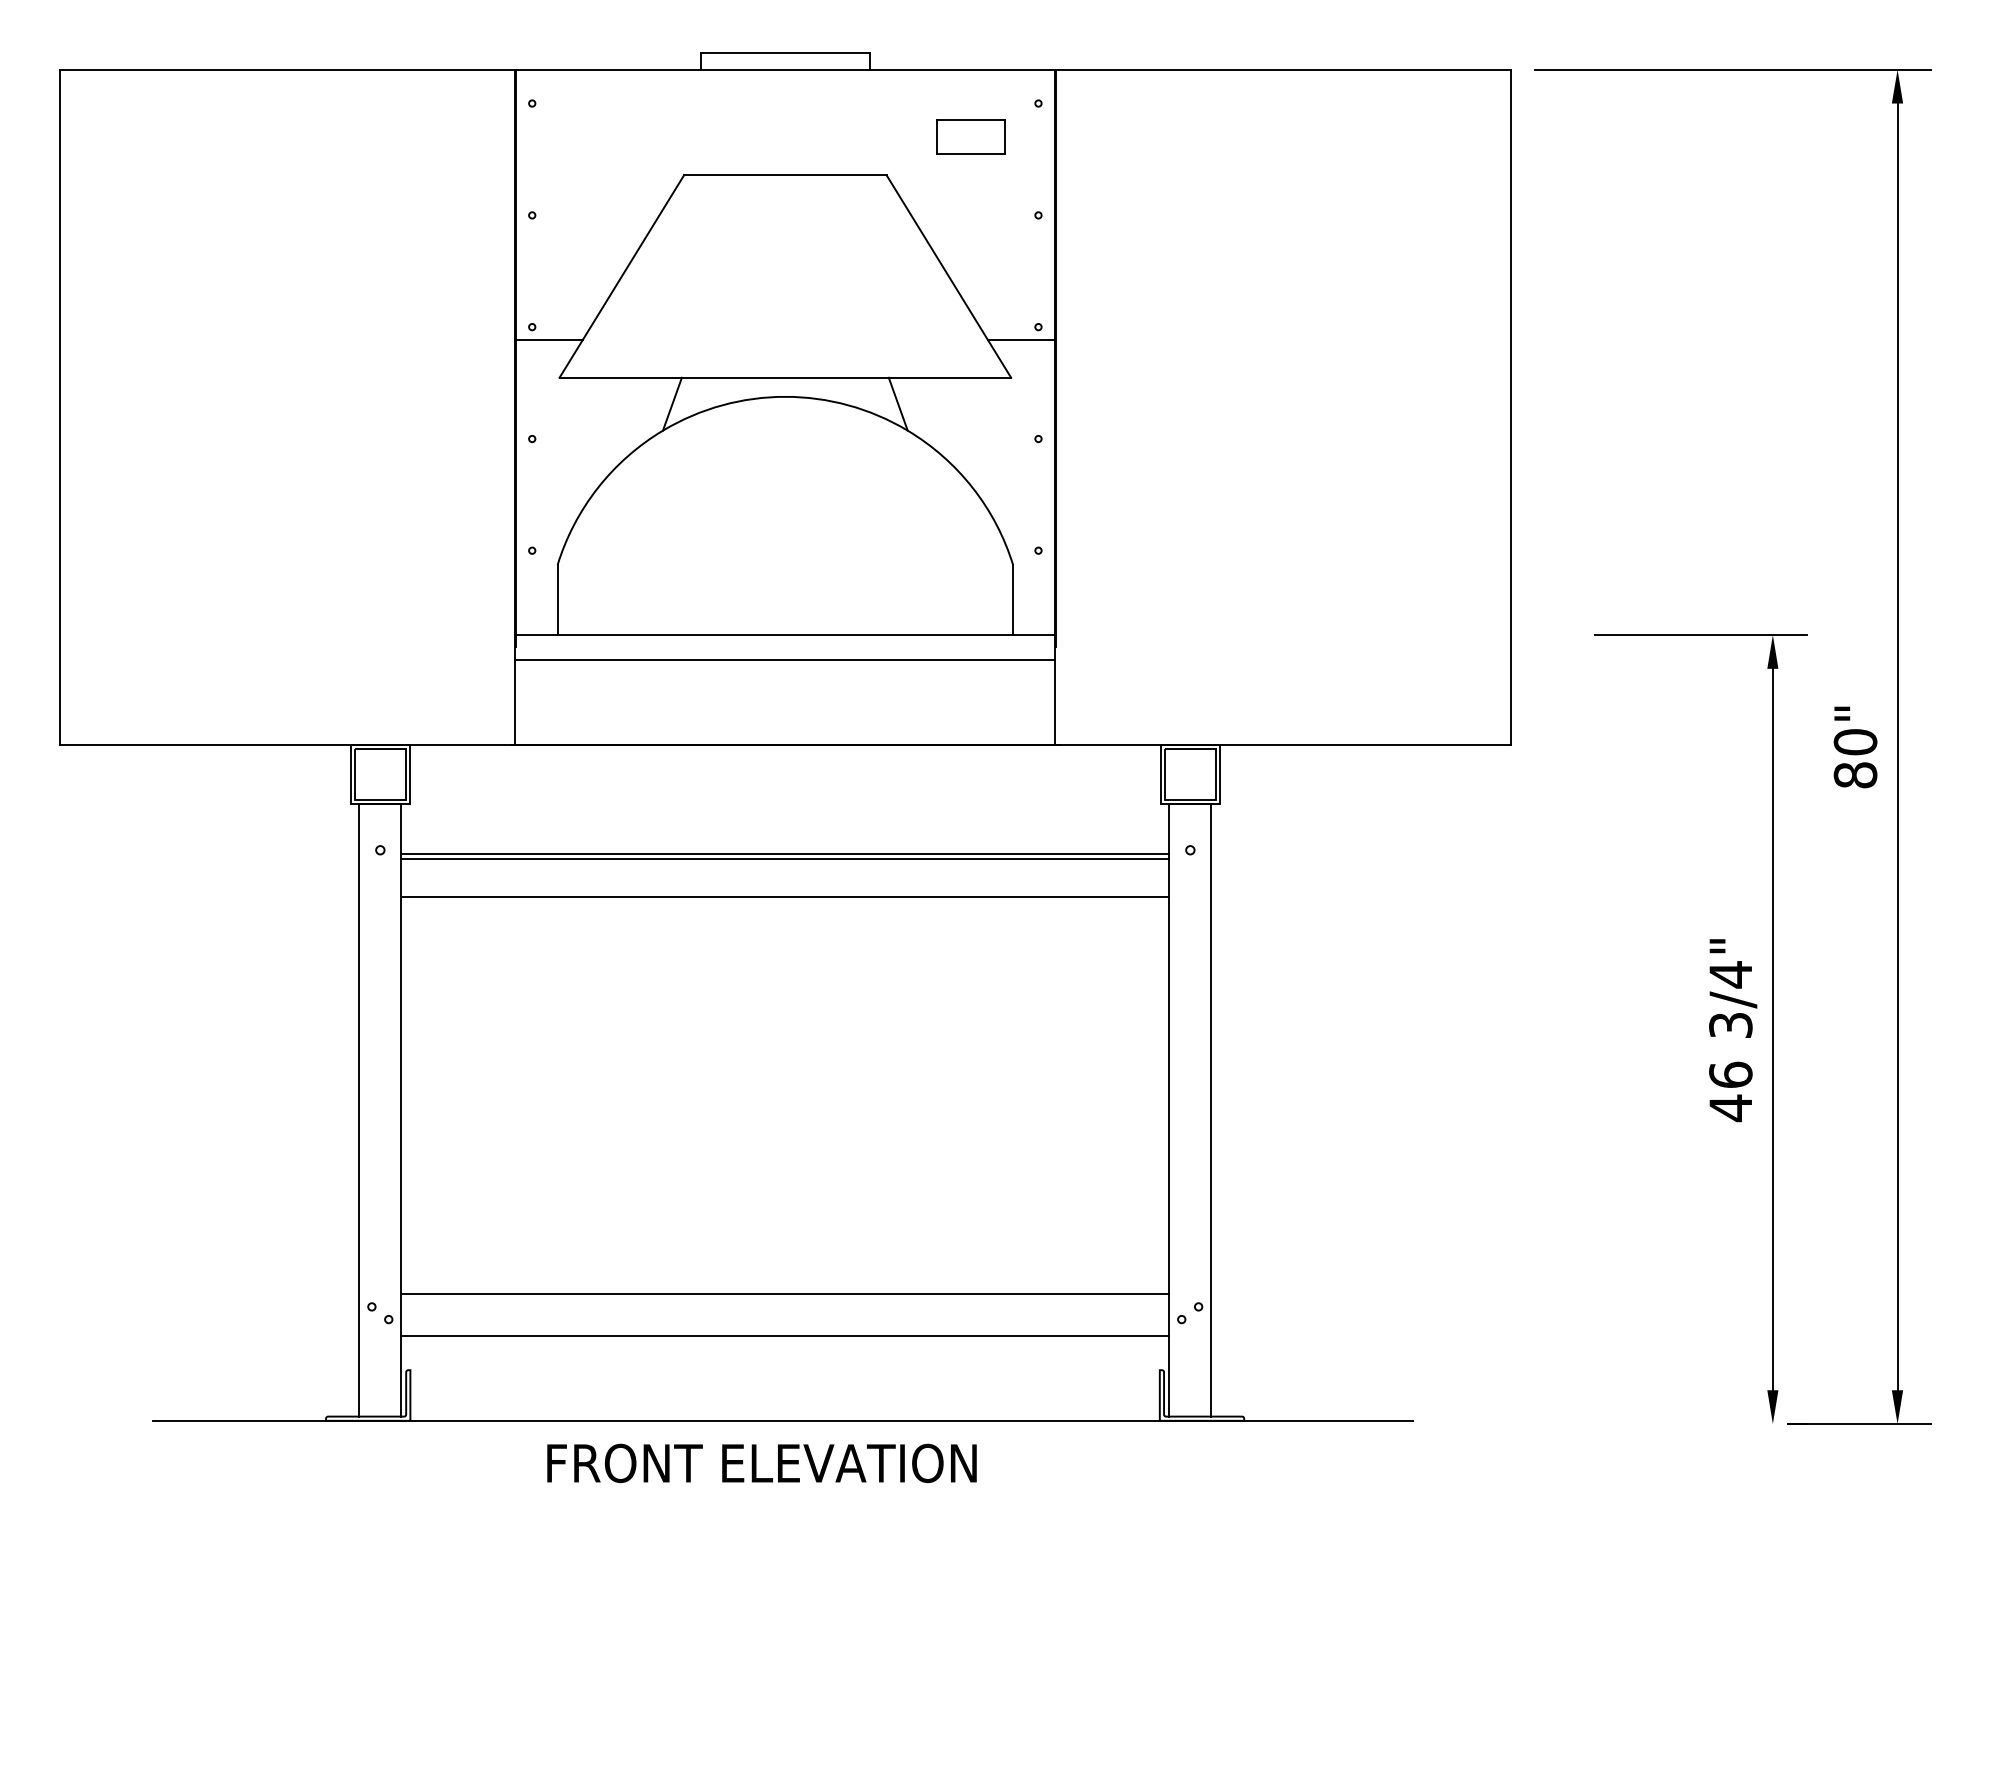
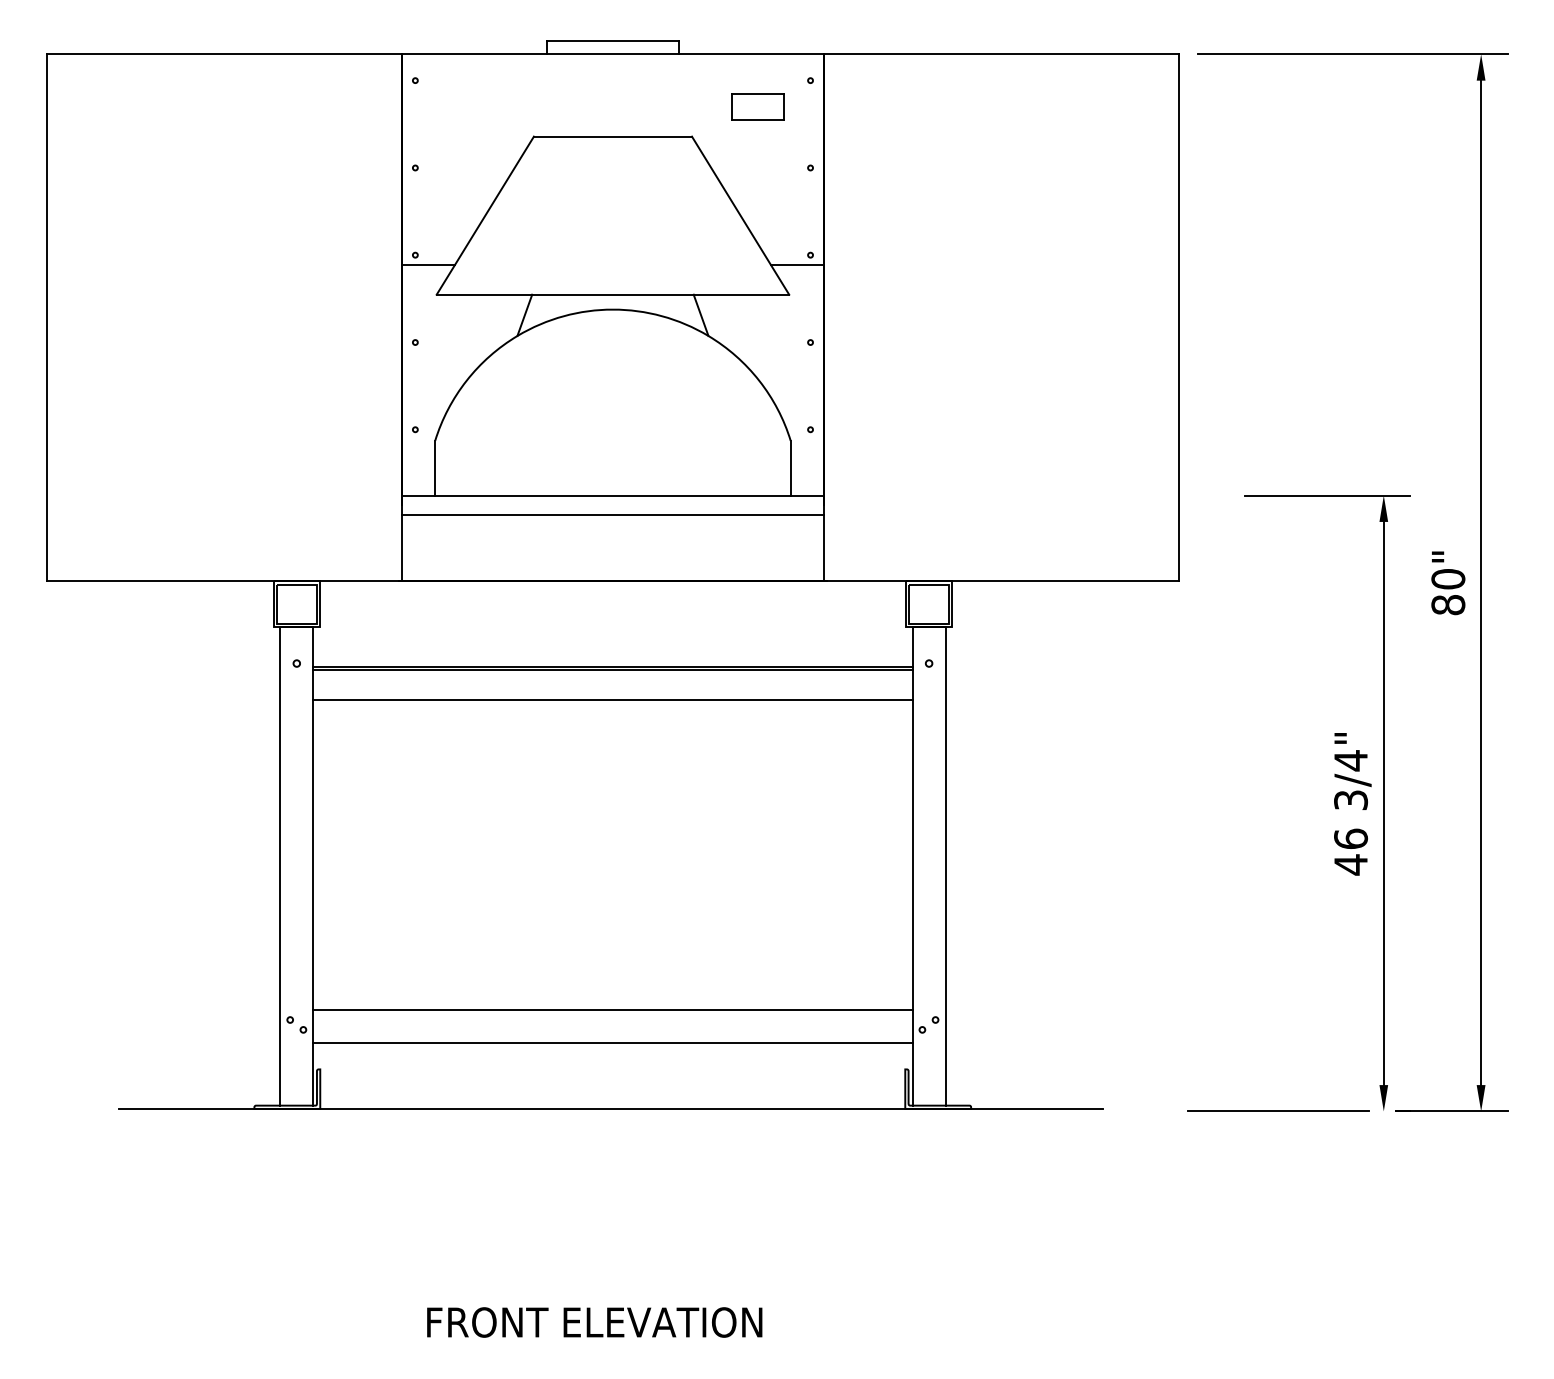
line: (1637, 1423) -> (1278, 1111), added
text: (761, 1463) -> (594, 1322), moved

